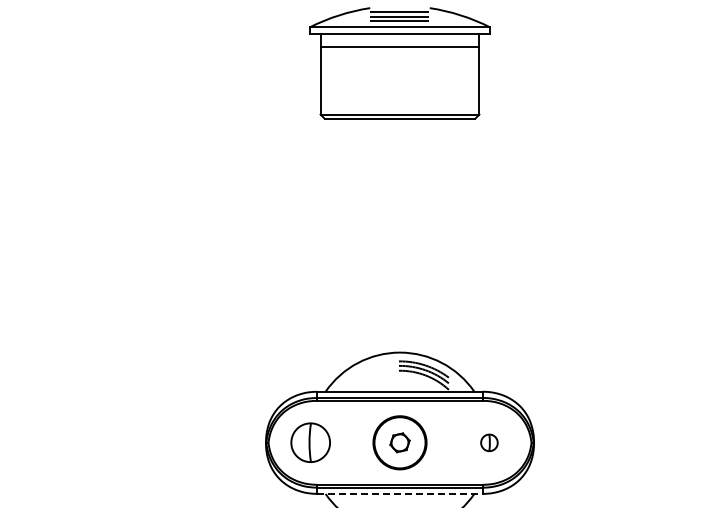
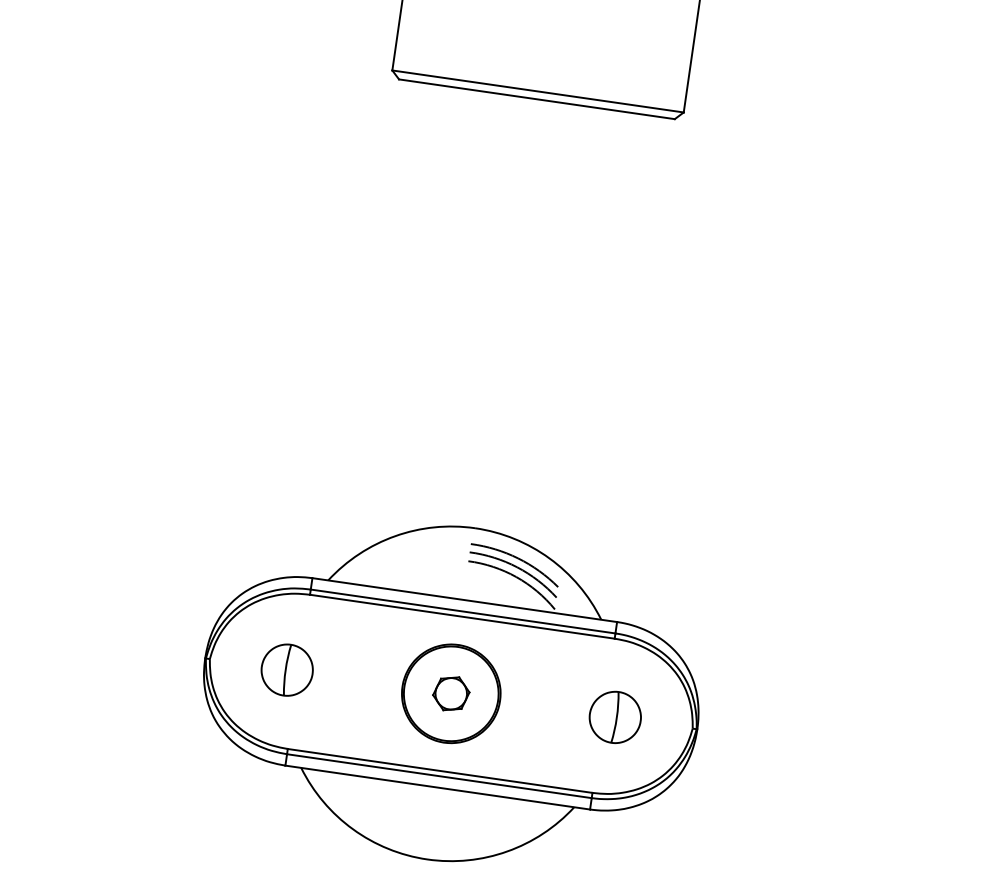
part: (310, 442) -> (287, 669), size x0.71
part: (489, 442) -> (615, 716), size x1.67
line: (400, 493) -> (438, 786), dashed -> solid

